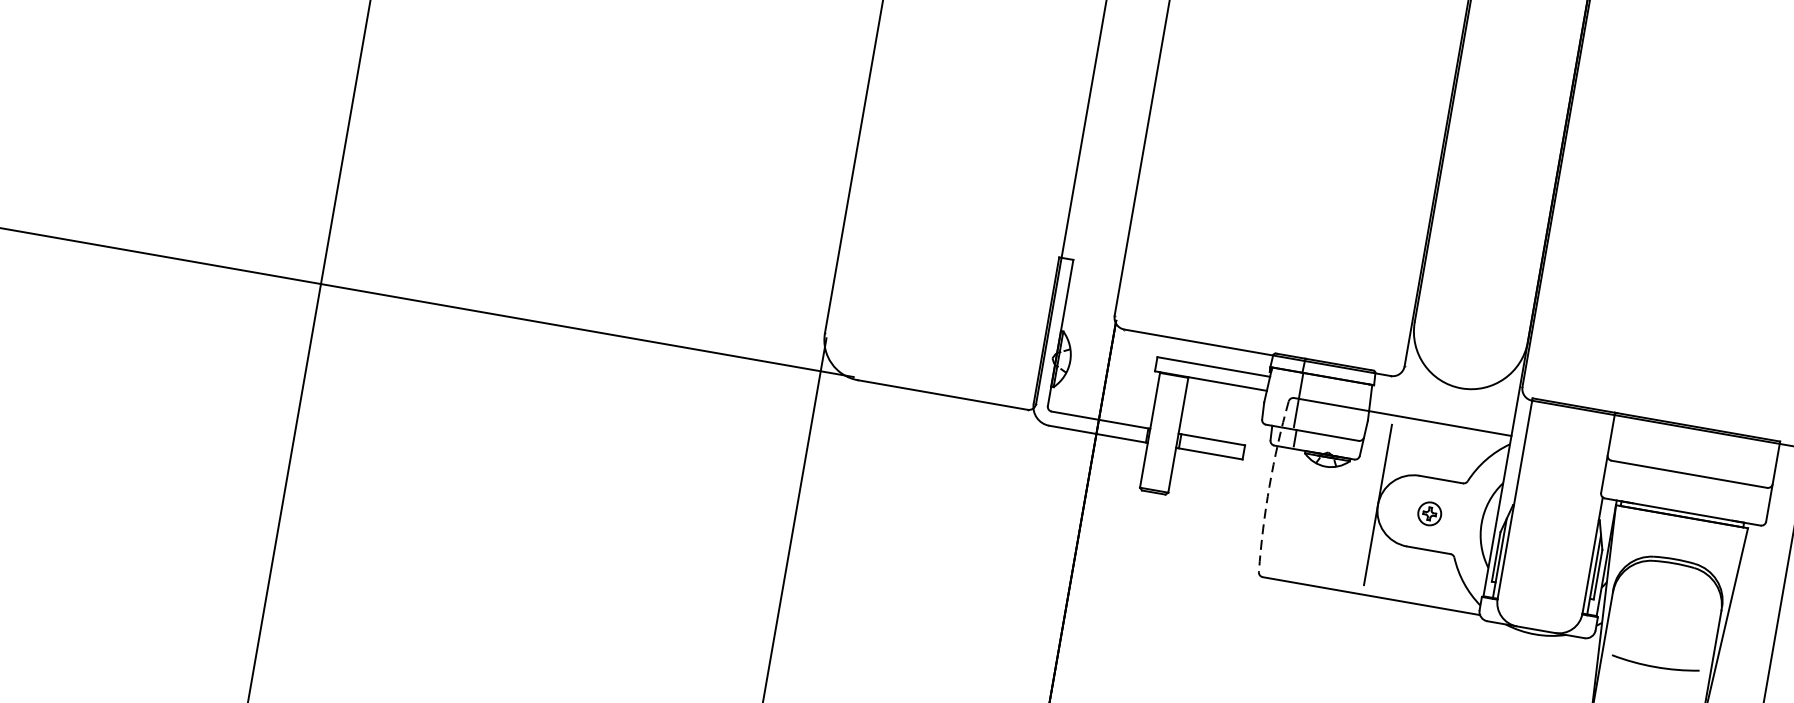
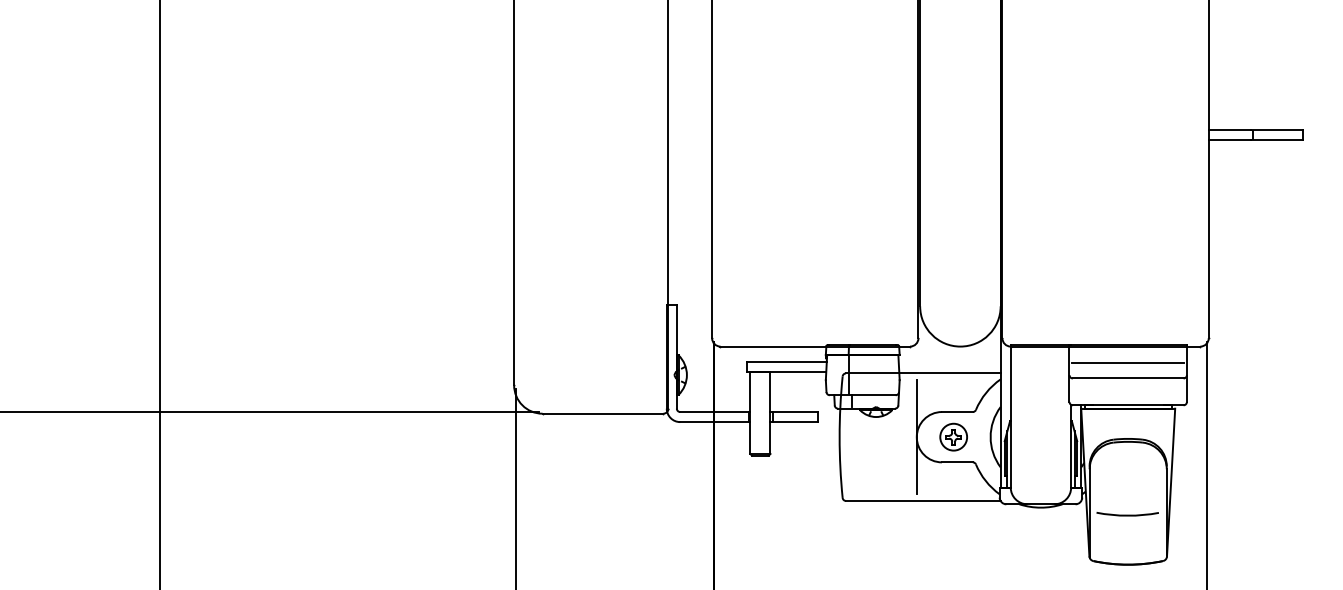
line: (1692, 453) -> (1127, 363), added
arc: (1269, 486) -> (839, 437), dashed -> solid
part: (1429, 512) -> (953, 436), size x1.67

